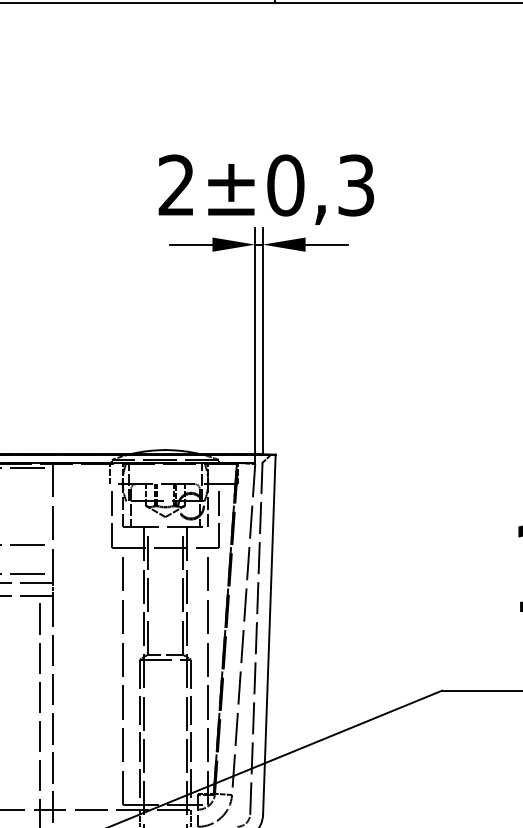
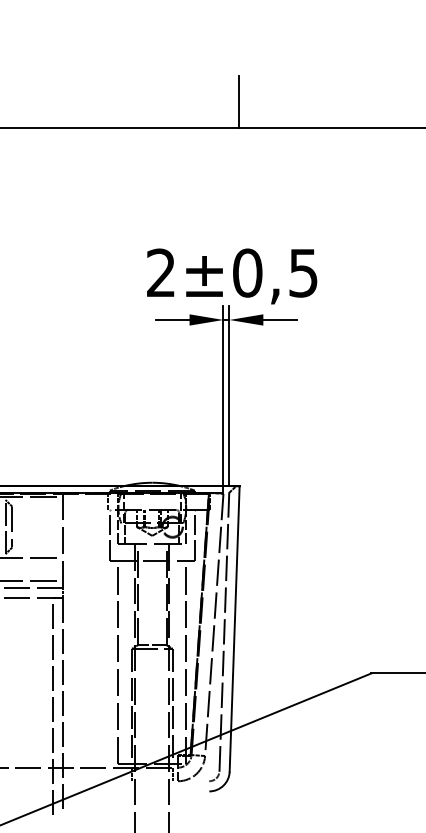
text: (356, 184) -> (303, 272), ±0,3 -> ±0,5

